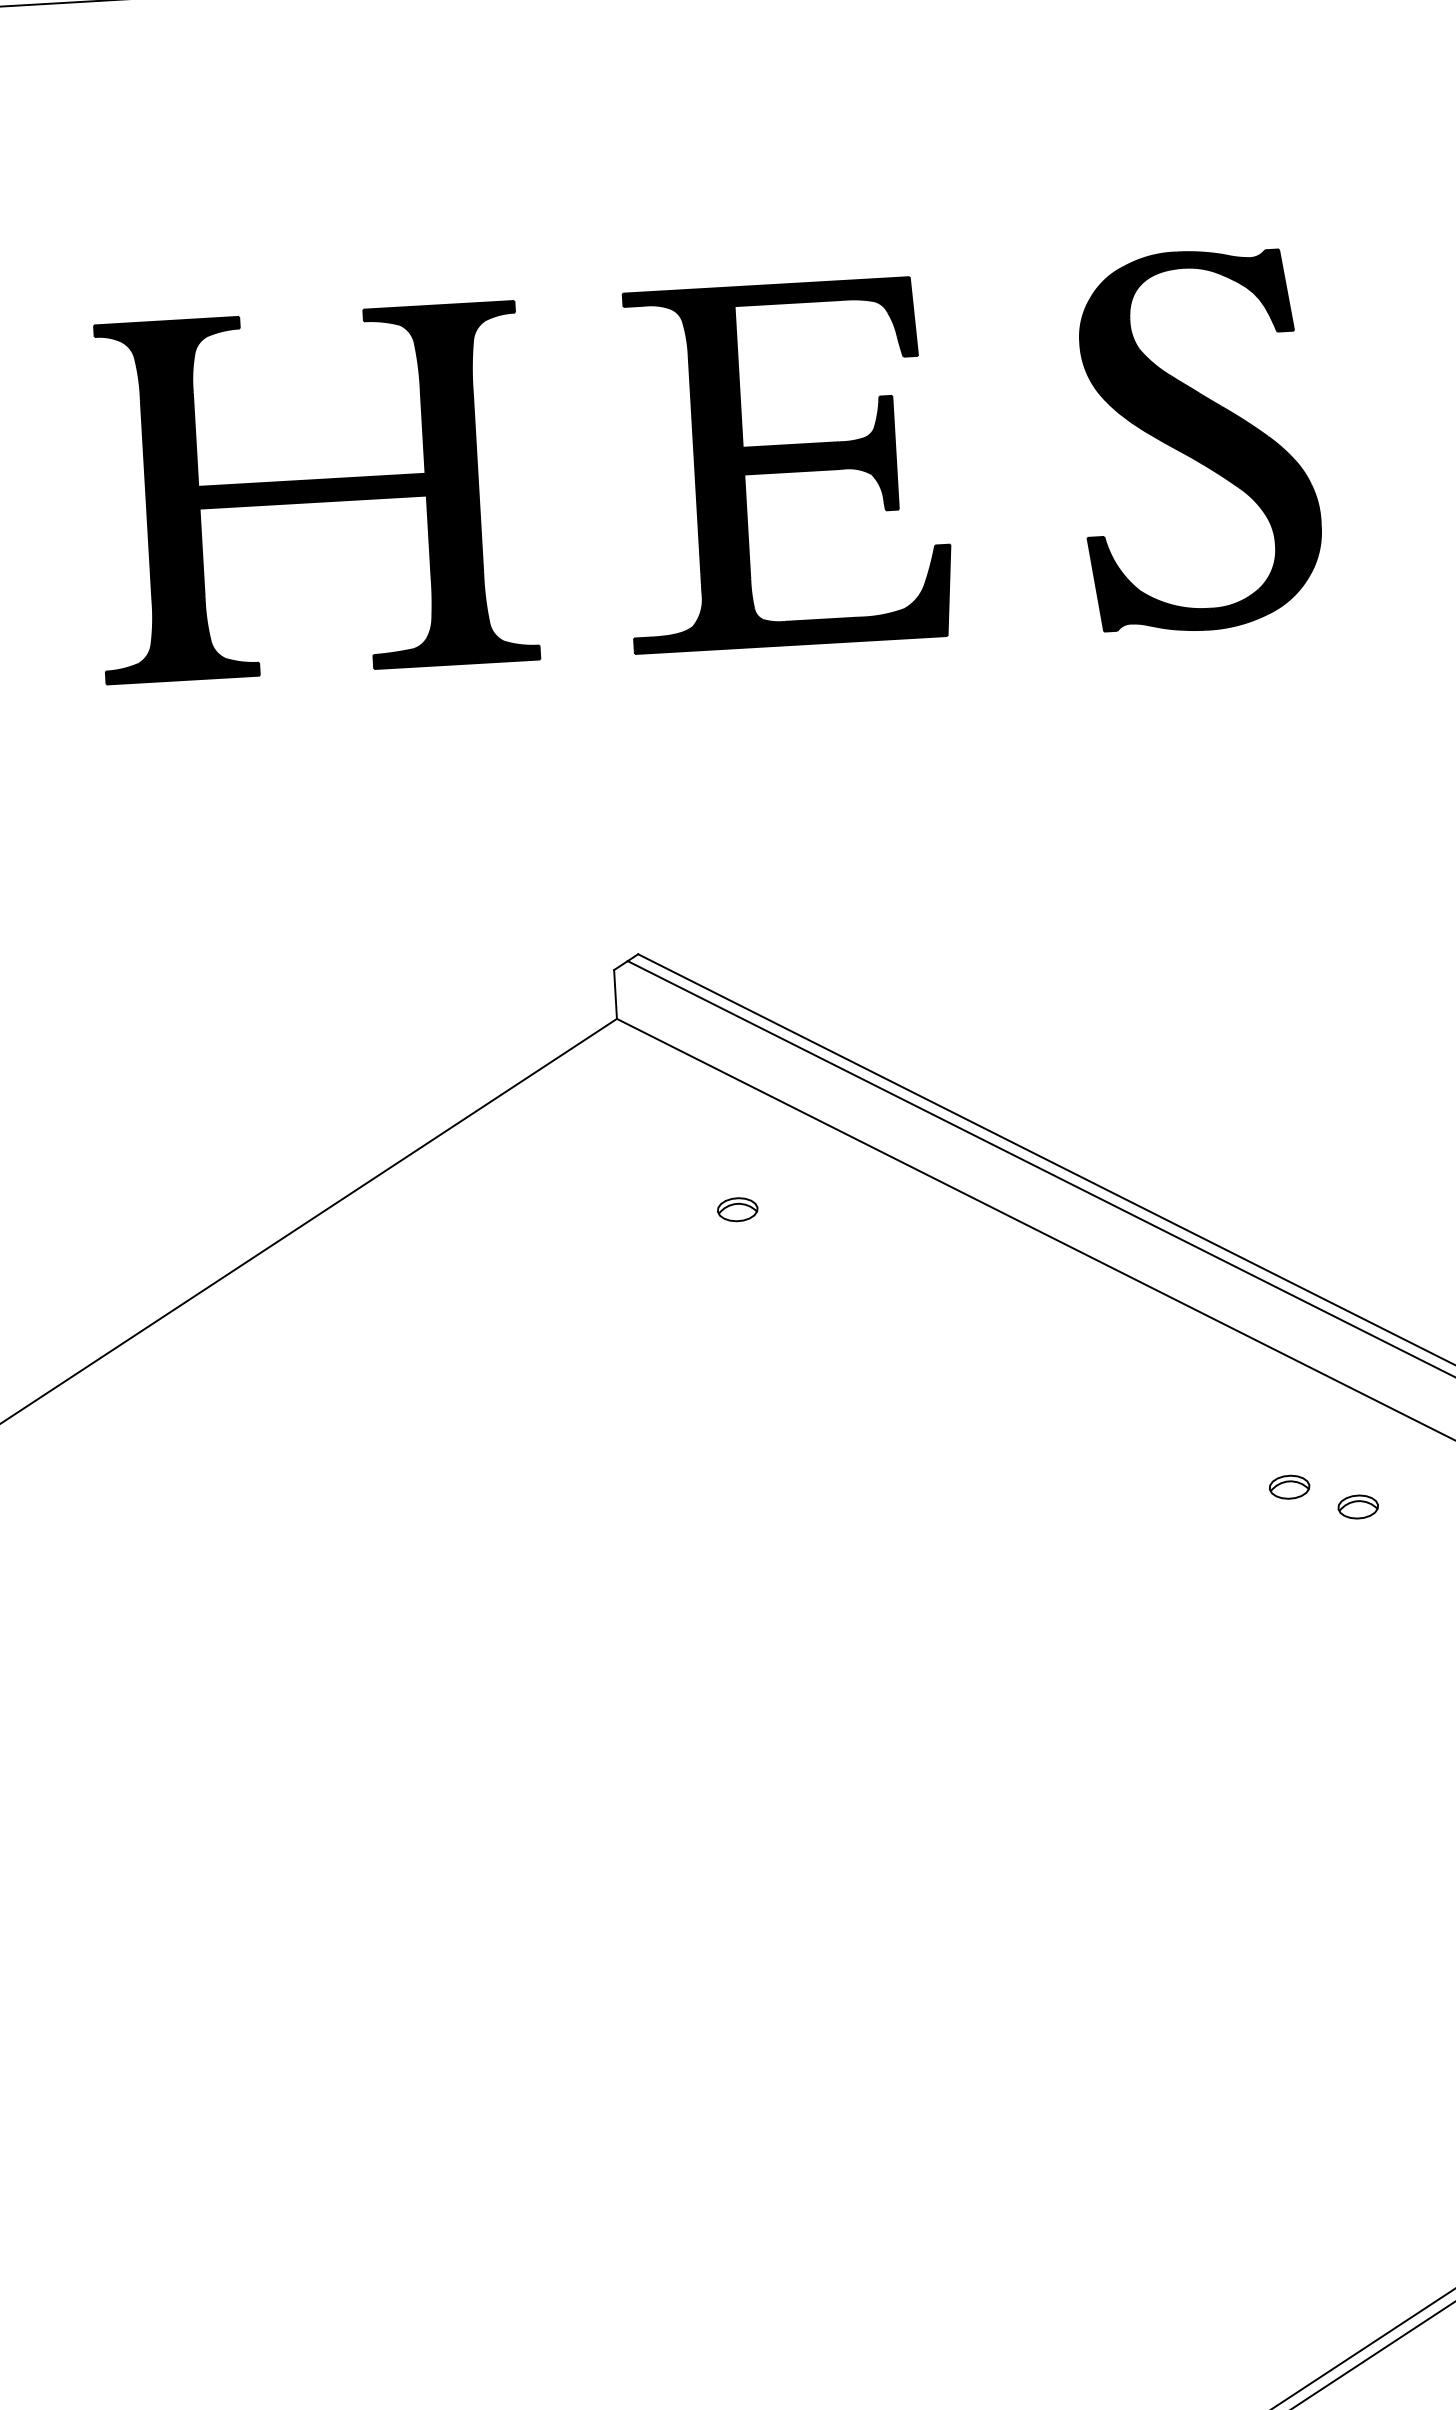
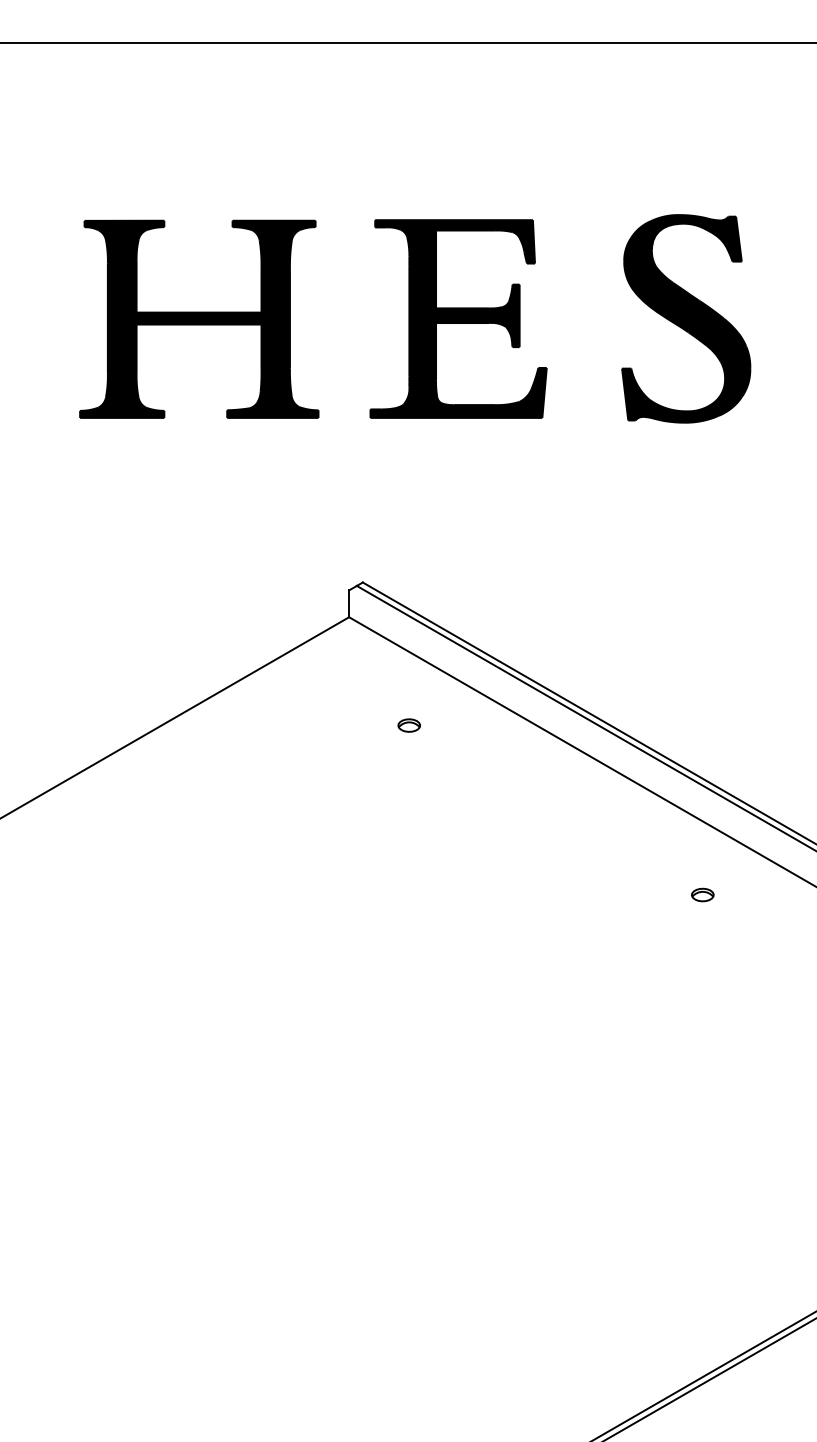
part: (1357, 1506) -> (739, 907), removed

